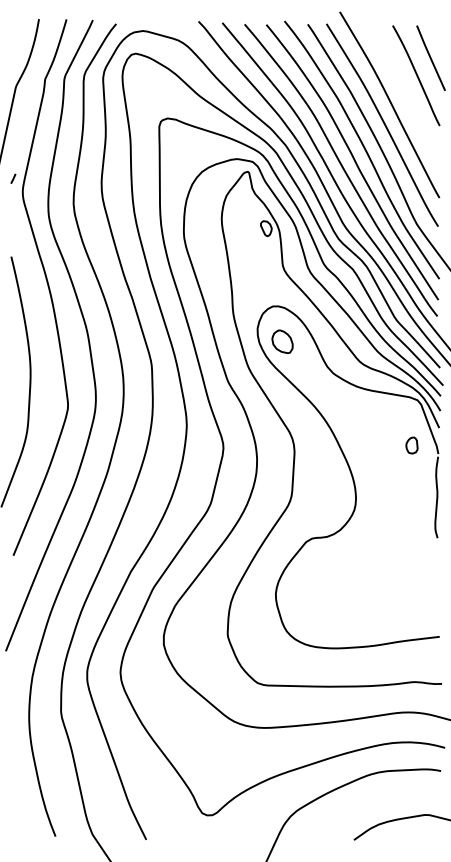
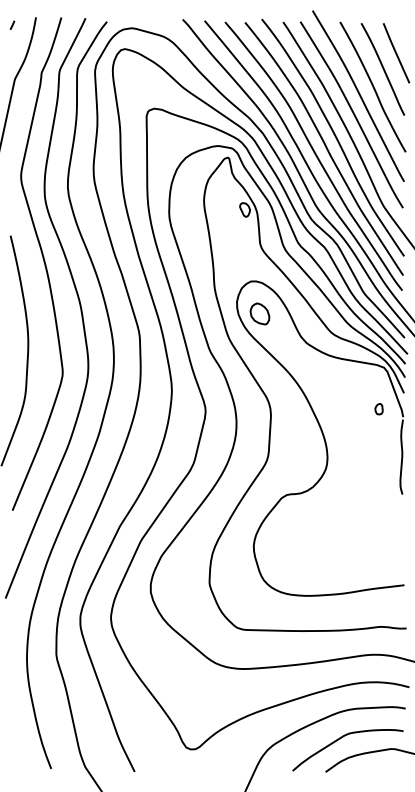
curve: (405, 95) -> (372, 87), added
line: (13, 178) -> (12, 25), moved
part: (412, 444) -> (379, 408), size x0.71
part: (368, 805) -> (338, 740), added

